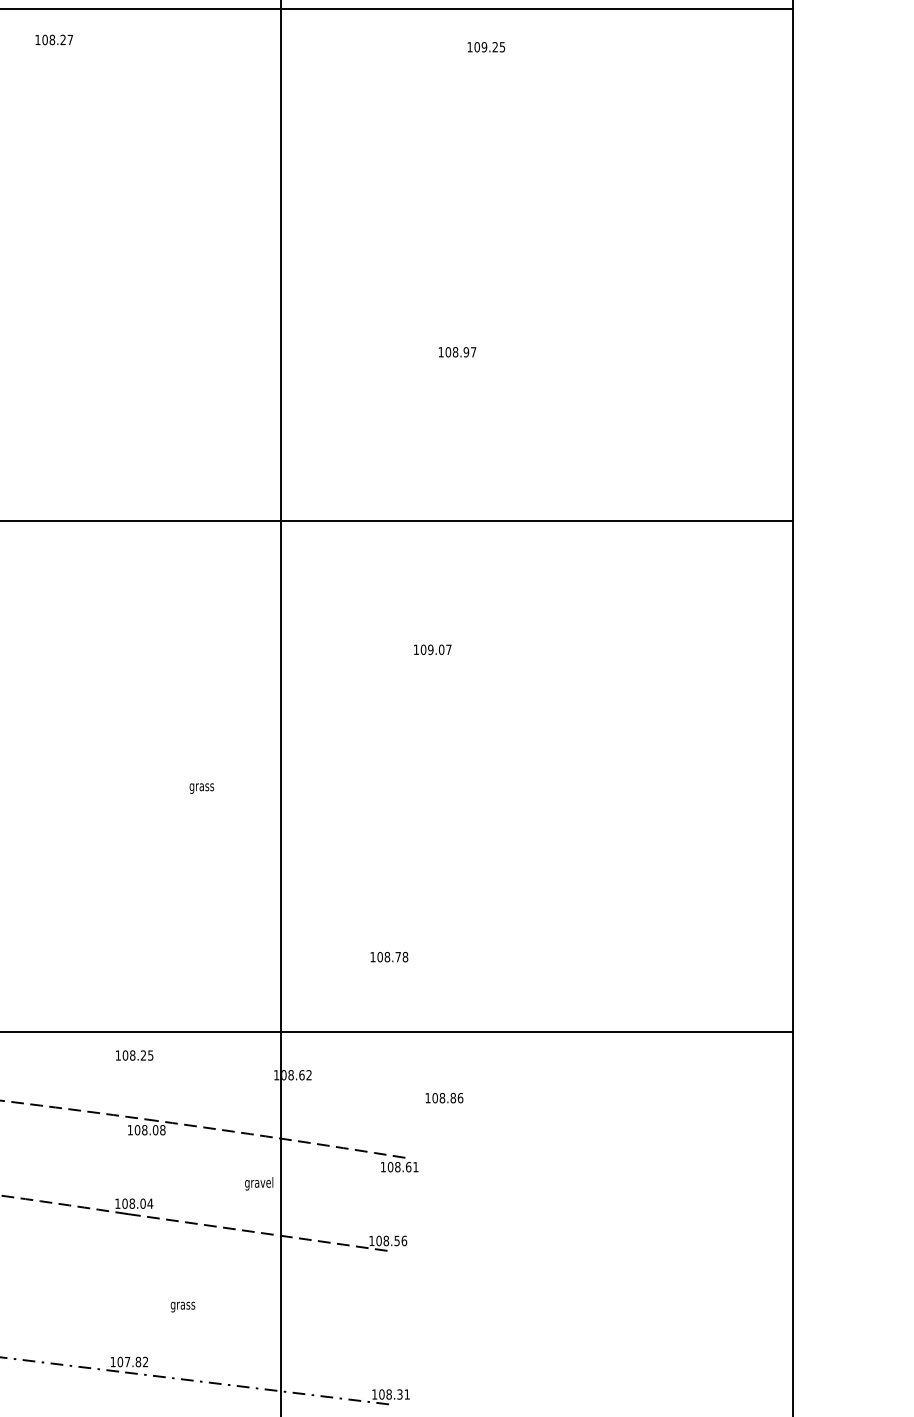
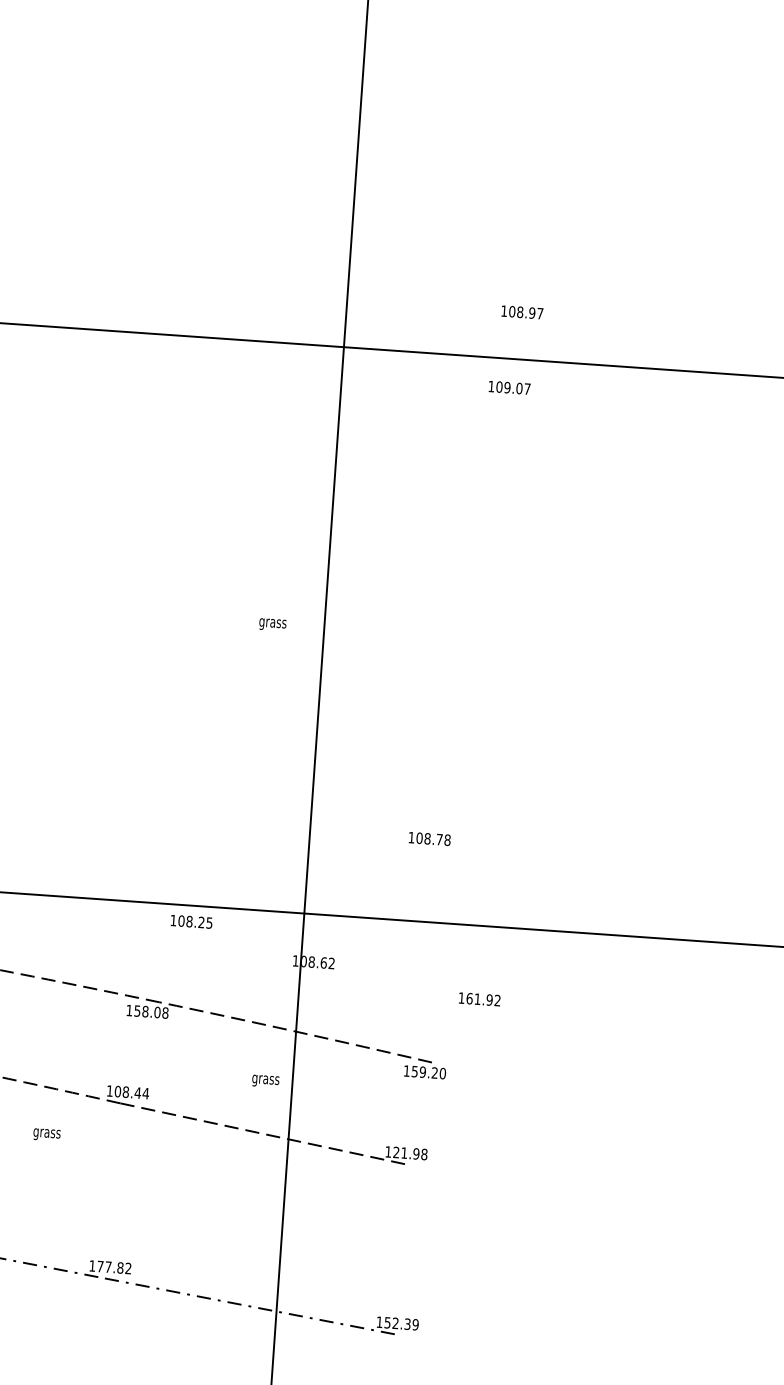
text: (457, 352) -> (522, 312), moved
text: (432, 649) -> (509, 387), moved
text: (201, 788) -> (272, 624), moved
text: (134, 1055) -> (191, 921), moved
text: (447, 1097) -> (483, 998), 108.86 -> 161.92
text: (137, 1130) -> (137, 1011), 108.08 -> 158.08
text: (402, 1166) -> (428, 1071), 108.61 -> 159.20
text: (266, 1182) -> (276, 1079), gravel -> grass
text: (142, 1203) -> (137, 1092), 108.04 -> 108.44
text: (391, 1240) -> (410, 1152), 108.56 -> 121.98
text: (182, 1306) -> (46, 1134), moved
text: (120, 1361) -> (100, 1266), 107.82 -> 177.82
text: (394, 1394) -> (401, 1323), 108.31 -> 152.39

